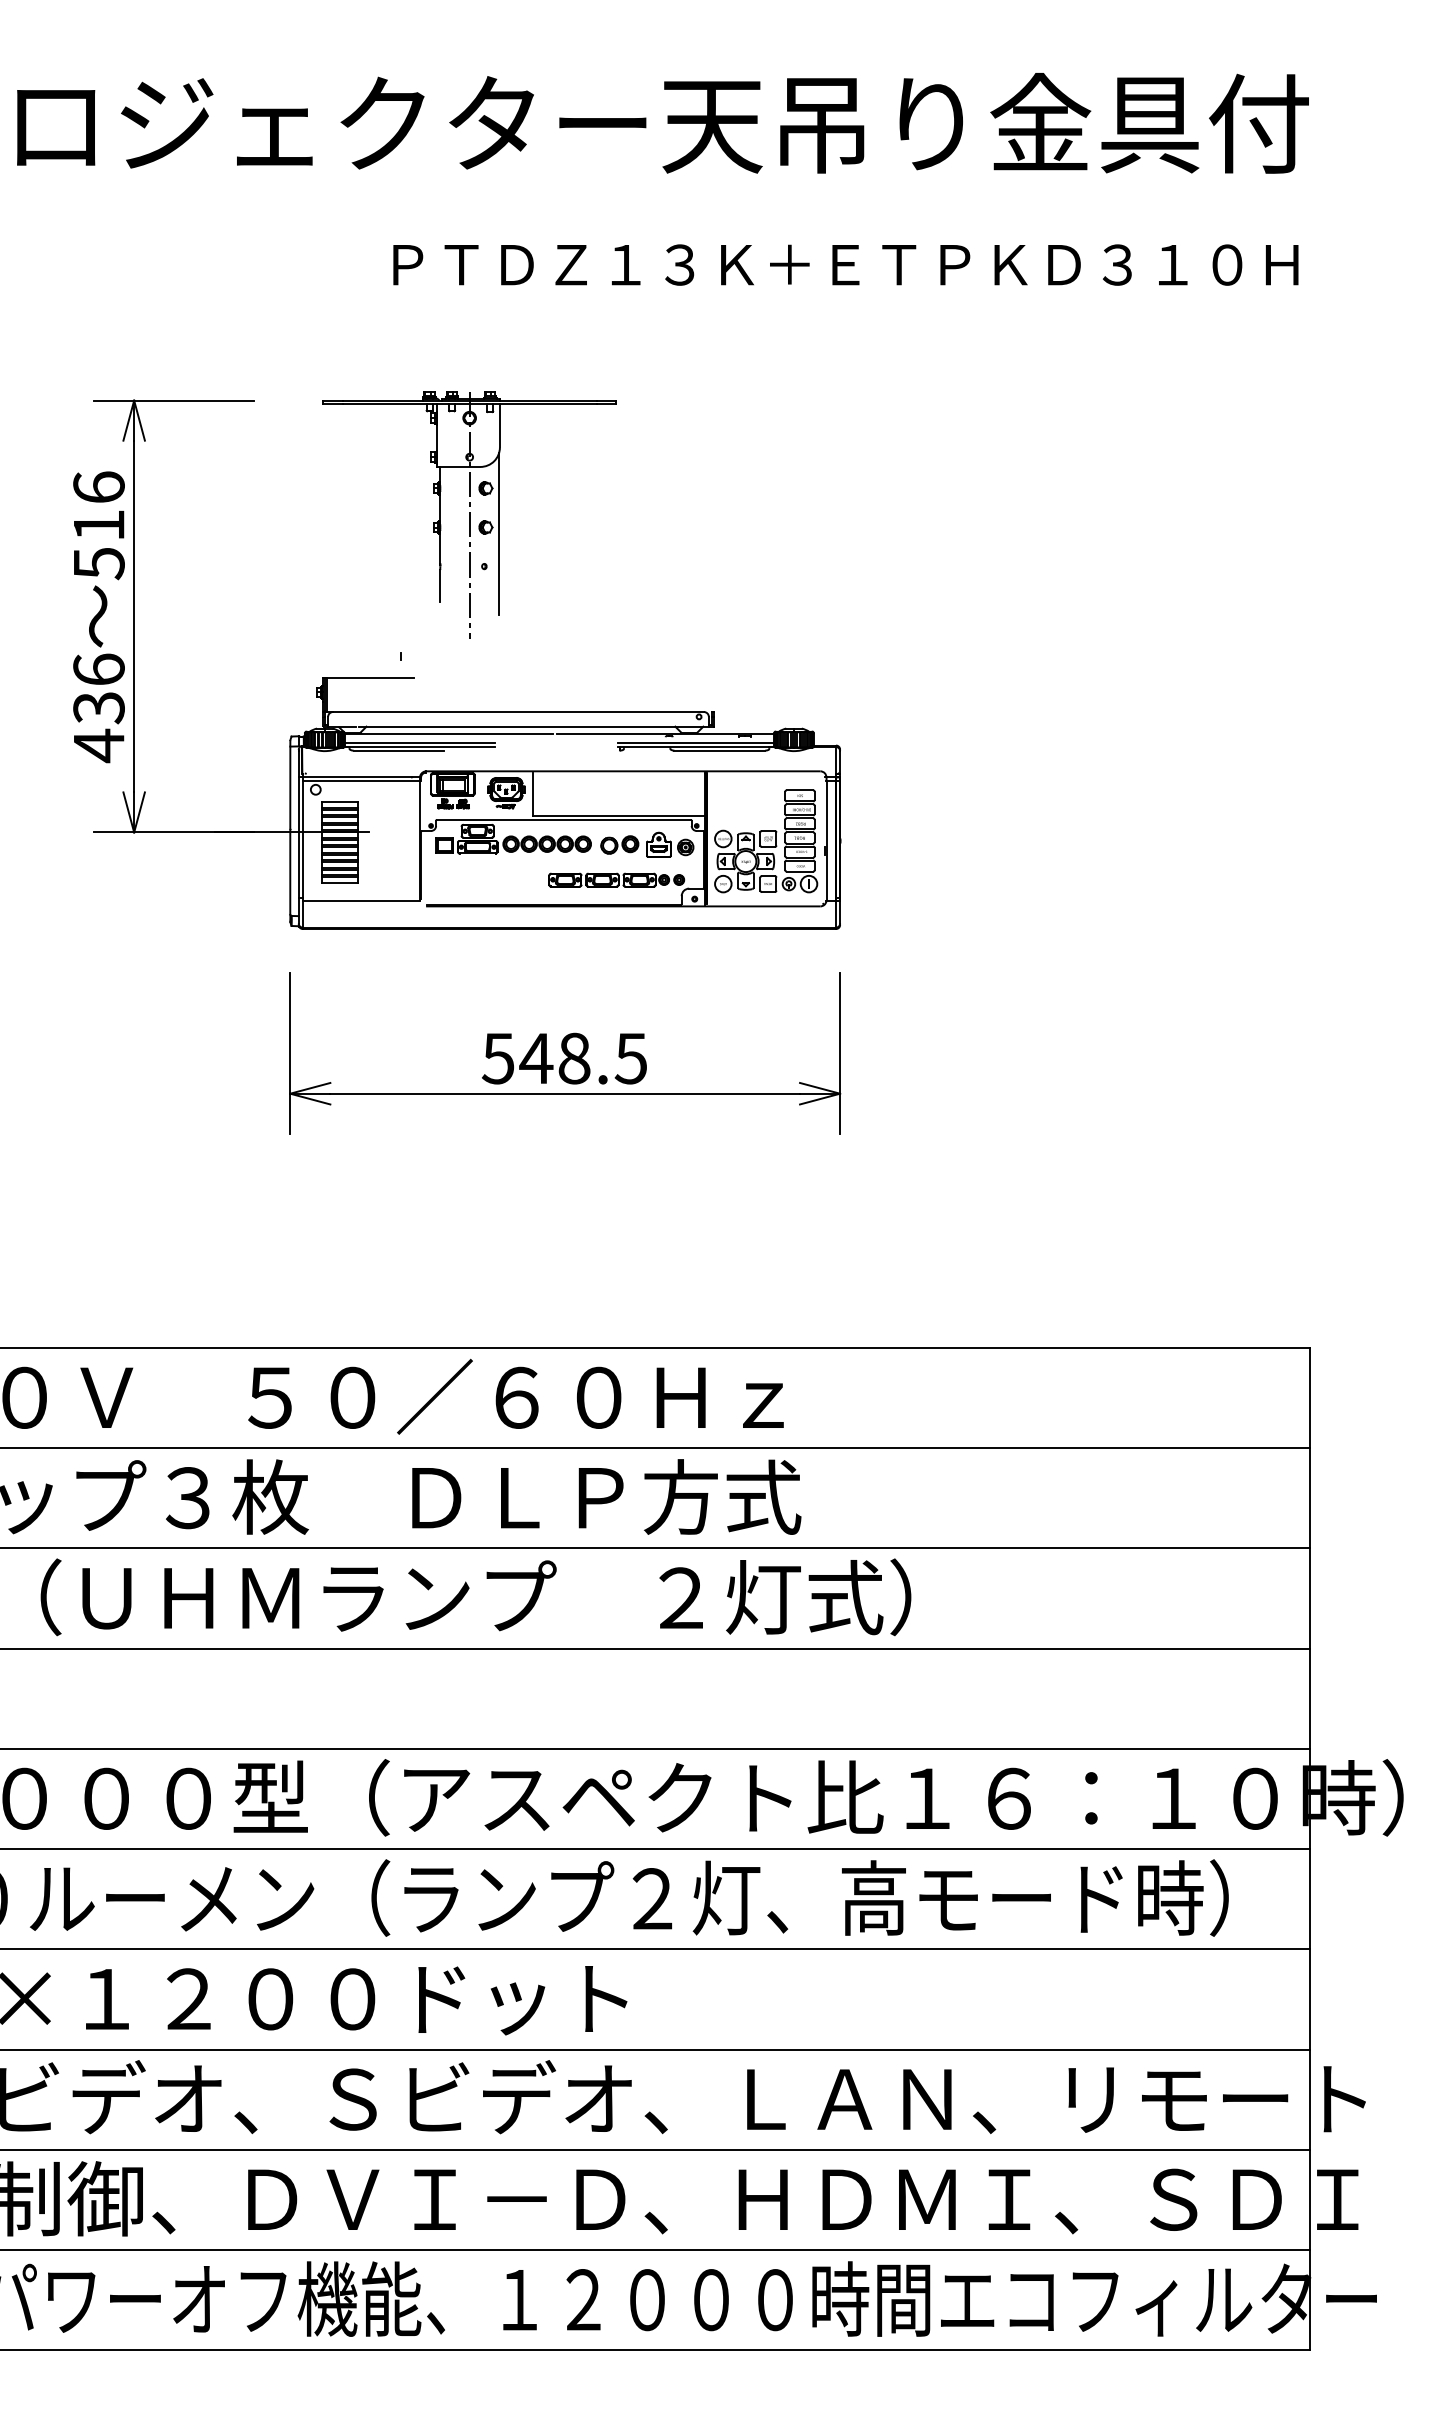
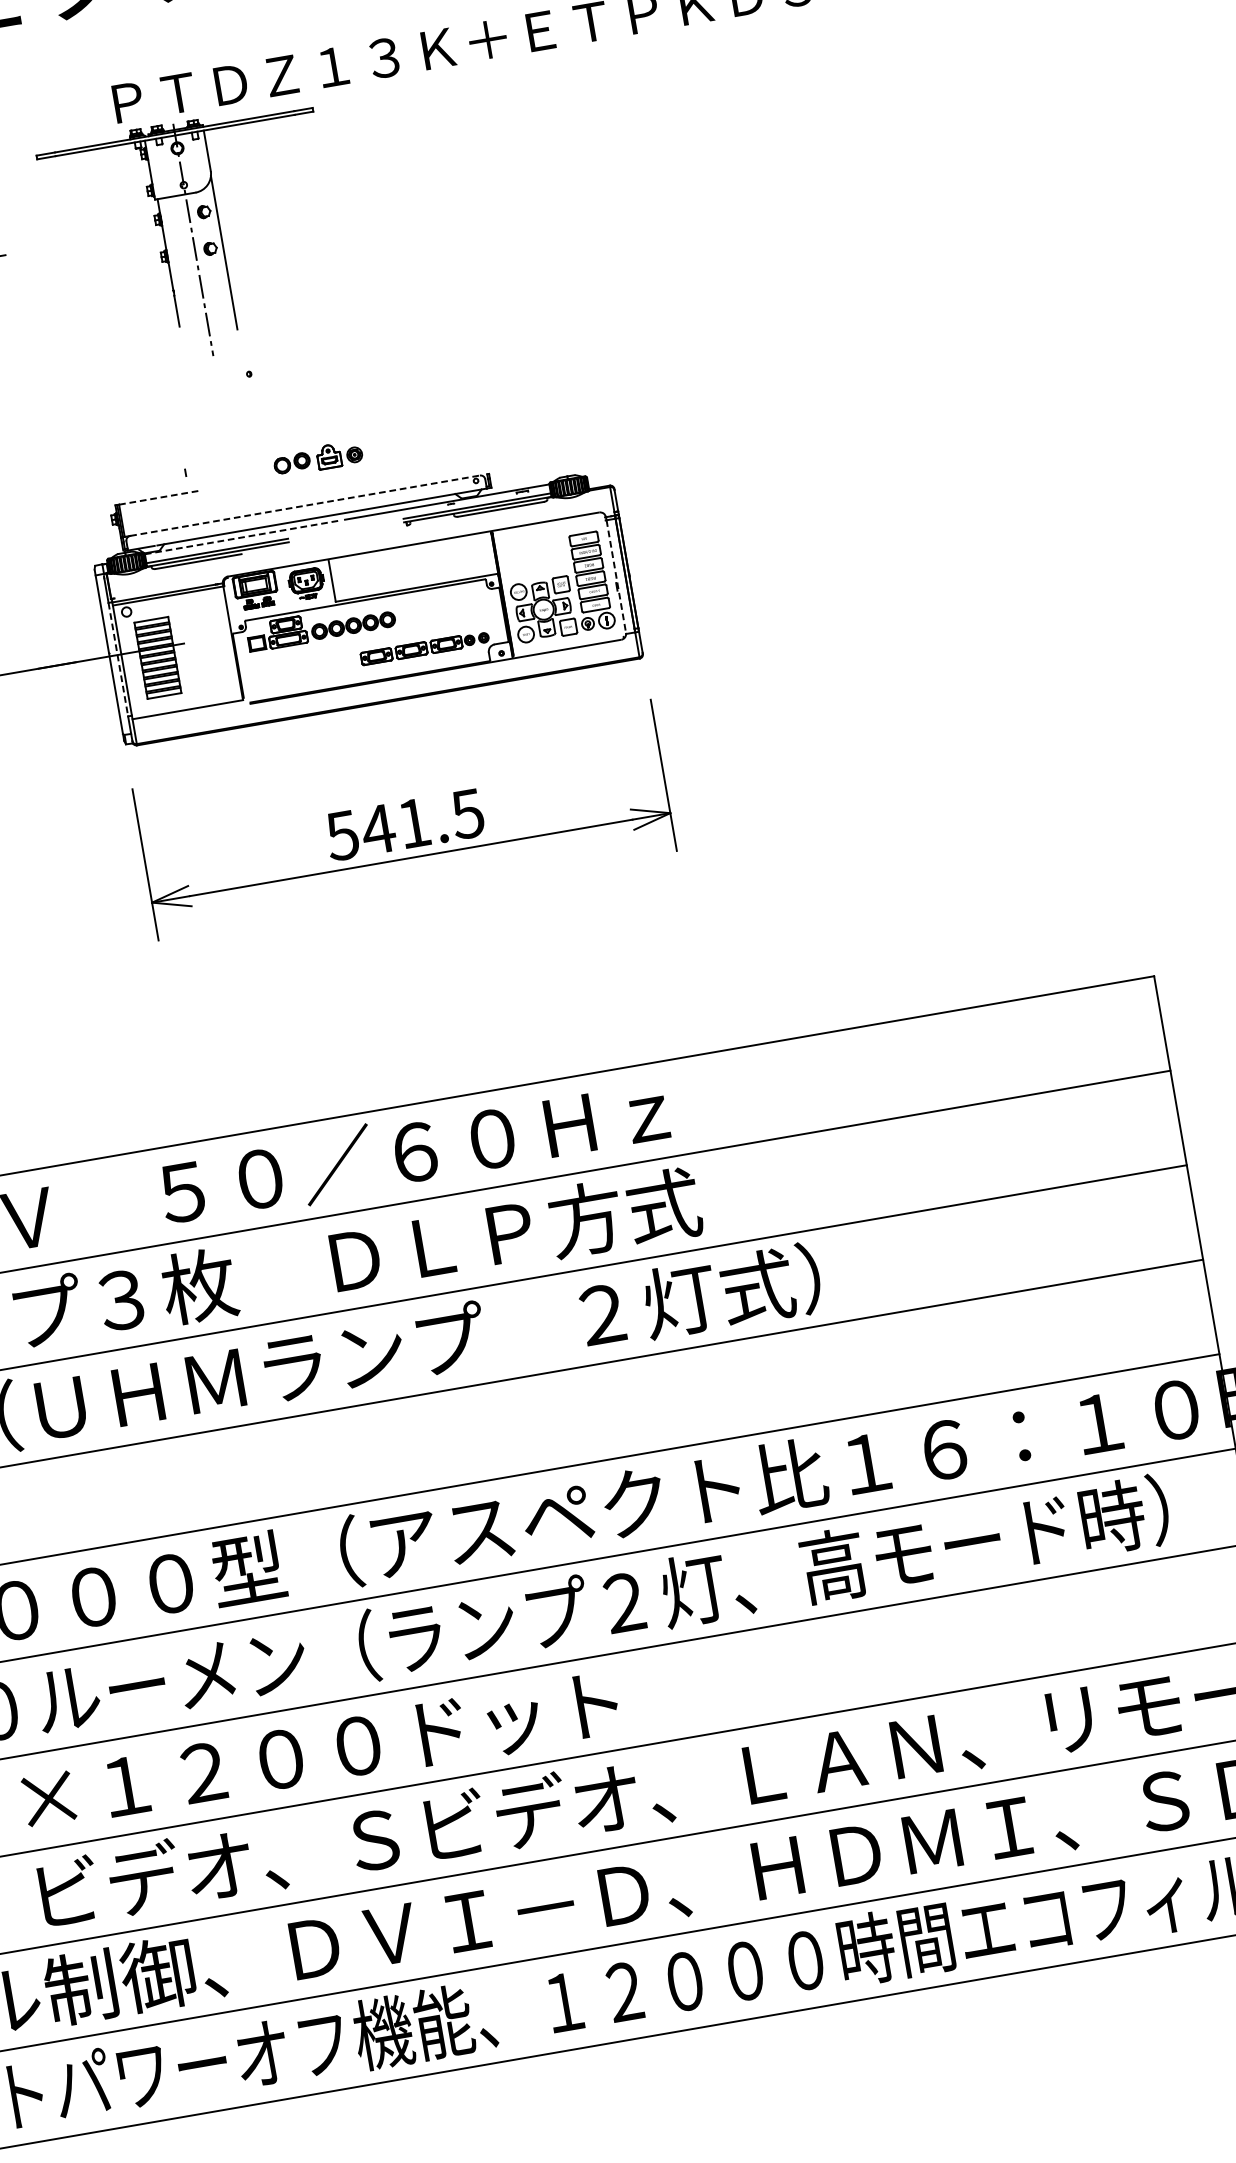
part: (469, 514) -> (193, 239), moved
line: (370, 677) -> (159, 497), solid -> dashed
line: (518, 712) -> (305, 506), solid -> dashed
line: (448, 733) -> (242, 537), solid -> dashed
line: (298, 837) -> (118, 659), solid -> dashed
line: (826, 840) -> (616, 576), solid -> dashed
part: (647, 844) -> (318, 458), moved
text: (574, 1058) -> (414, 823), 548.5 -> 541.5

